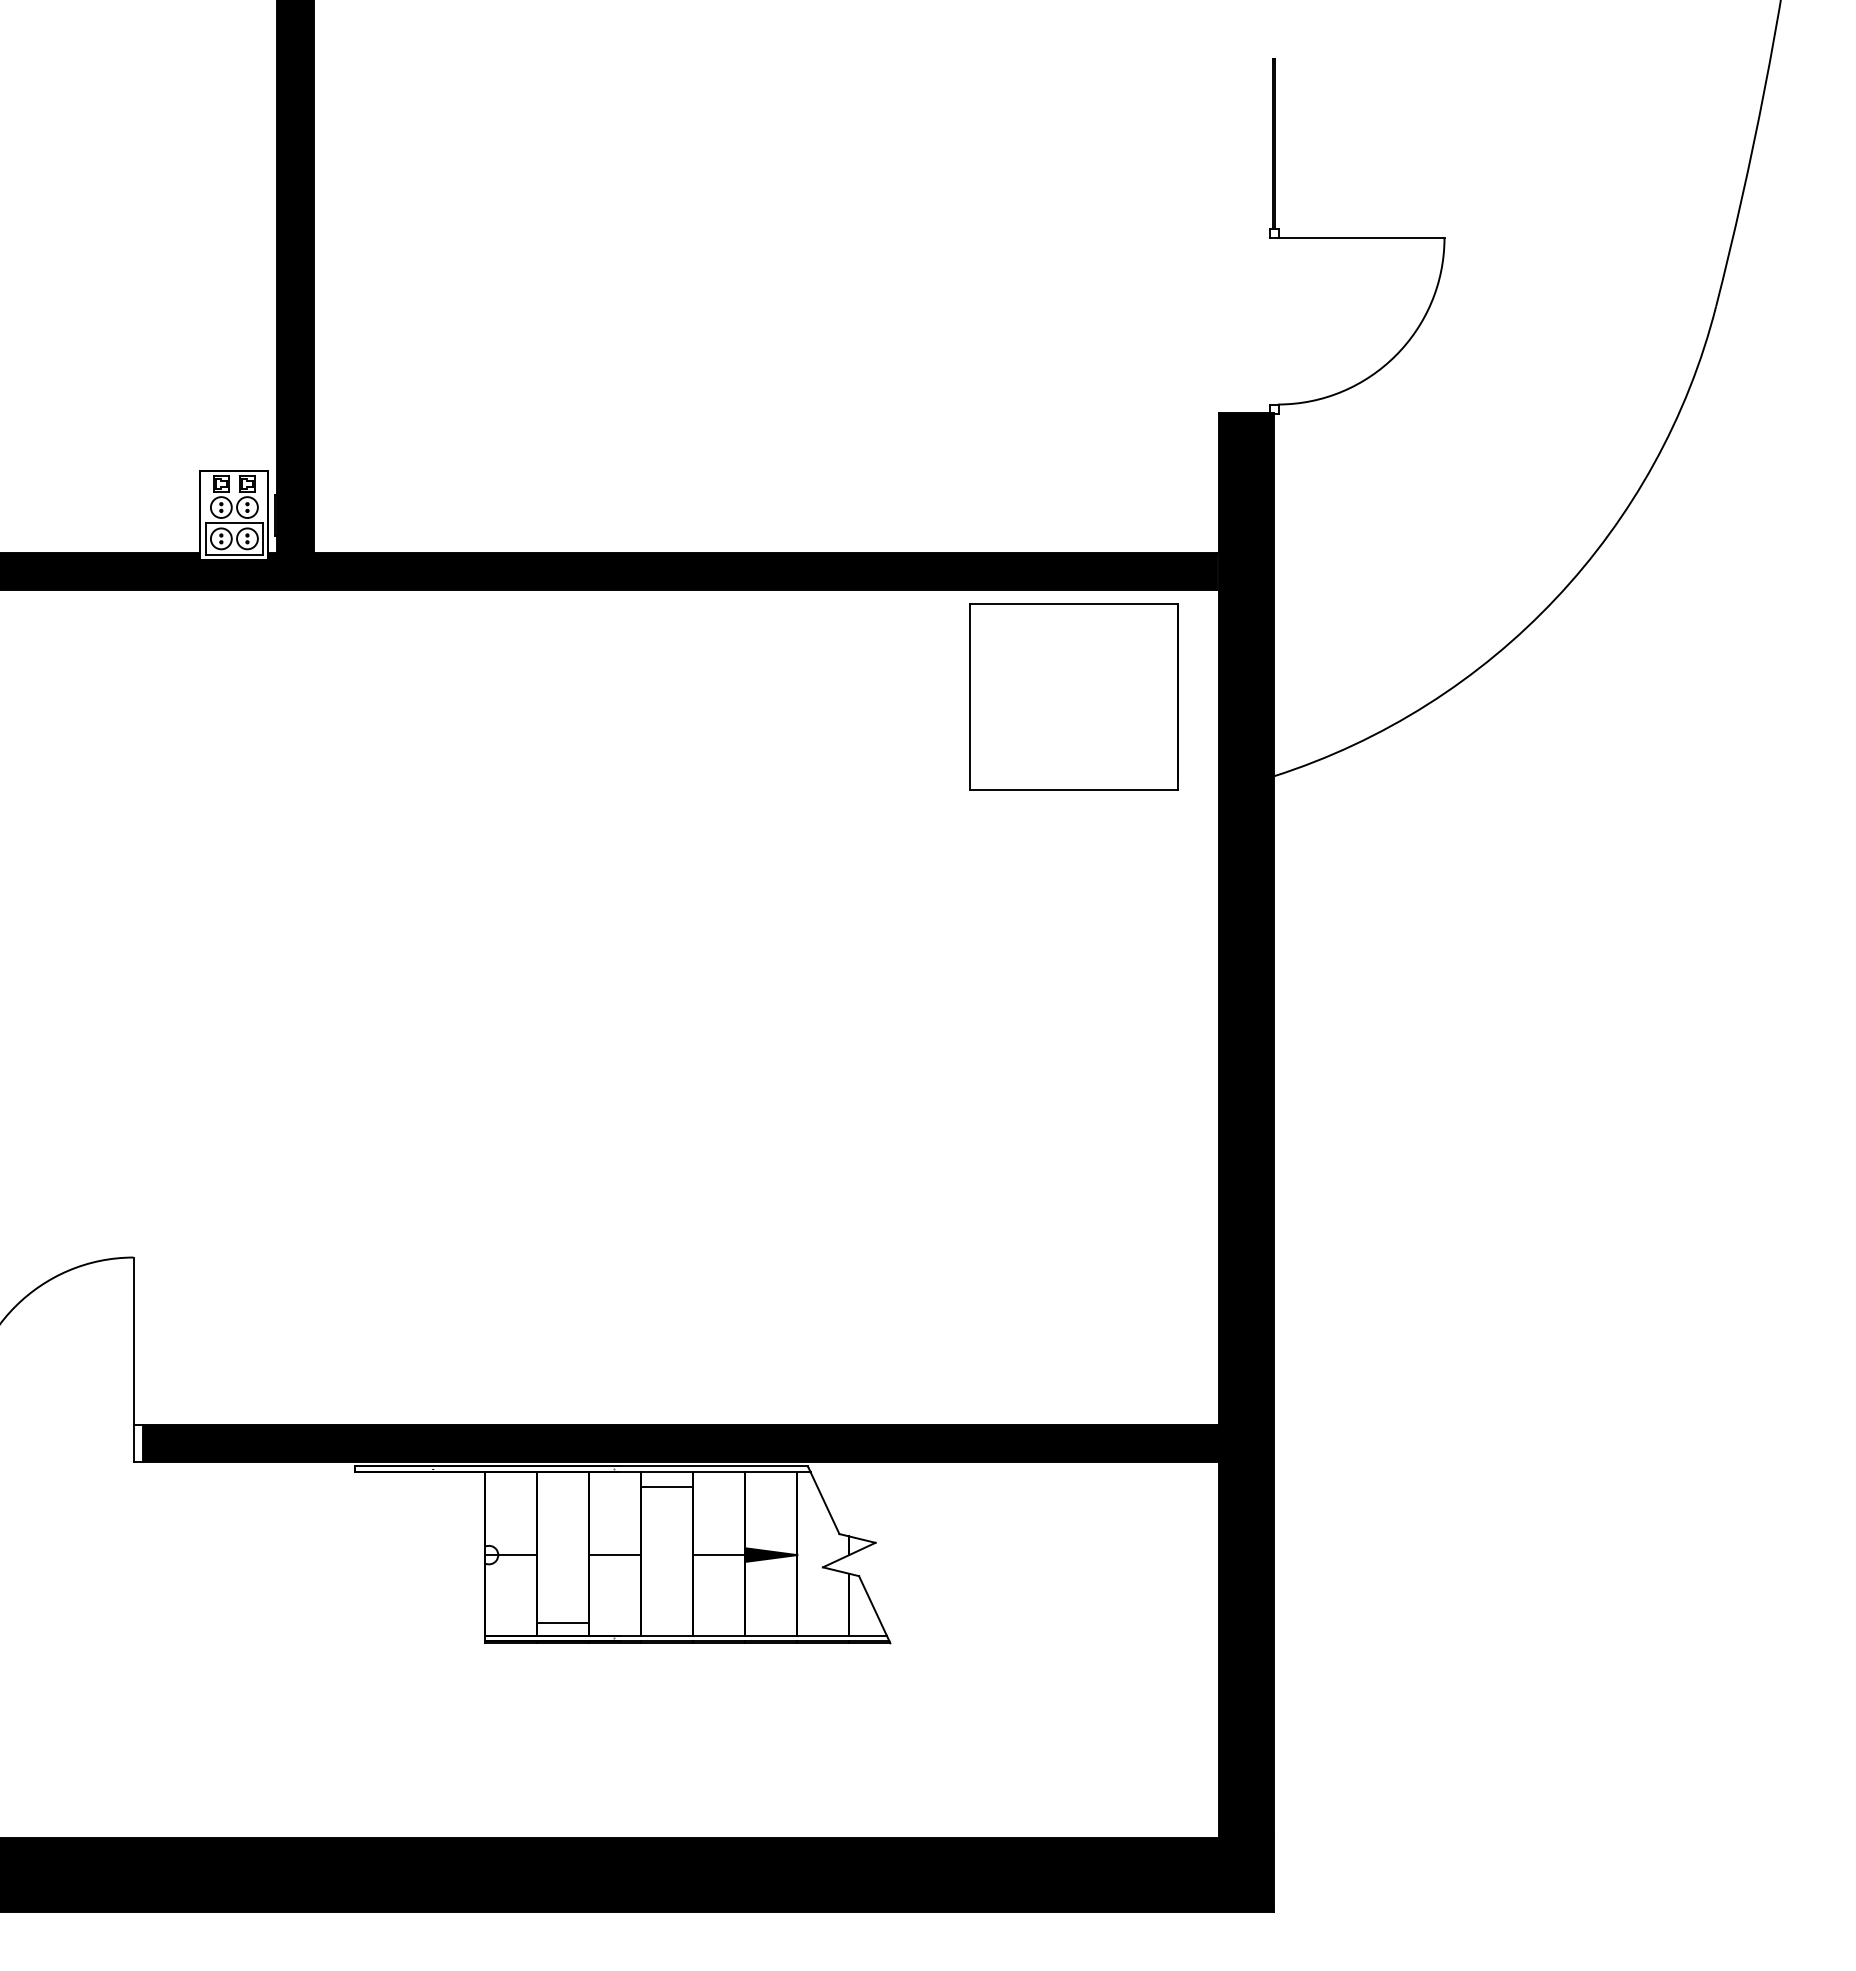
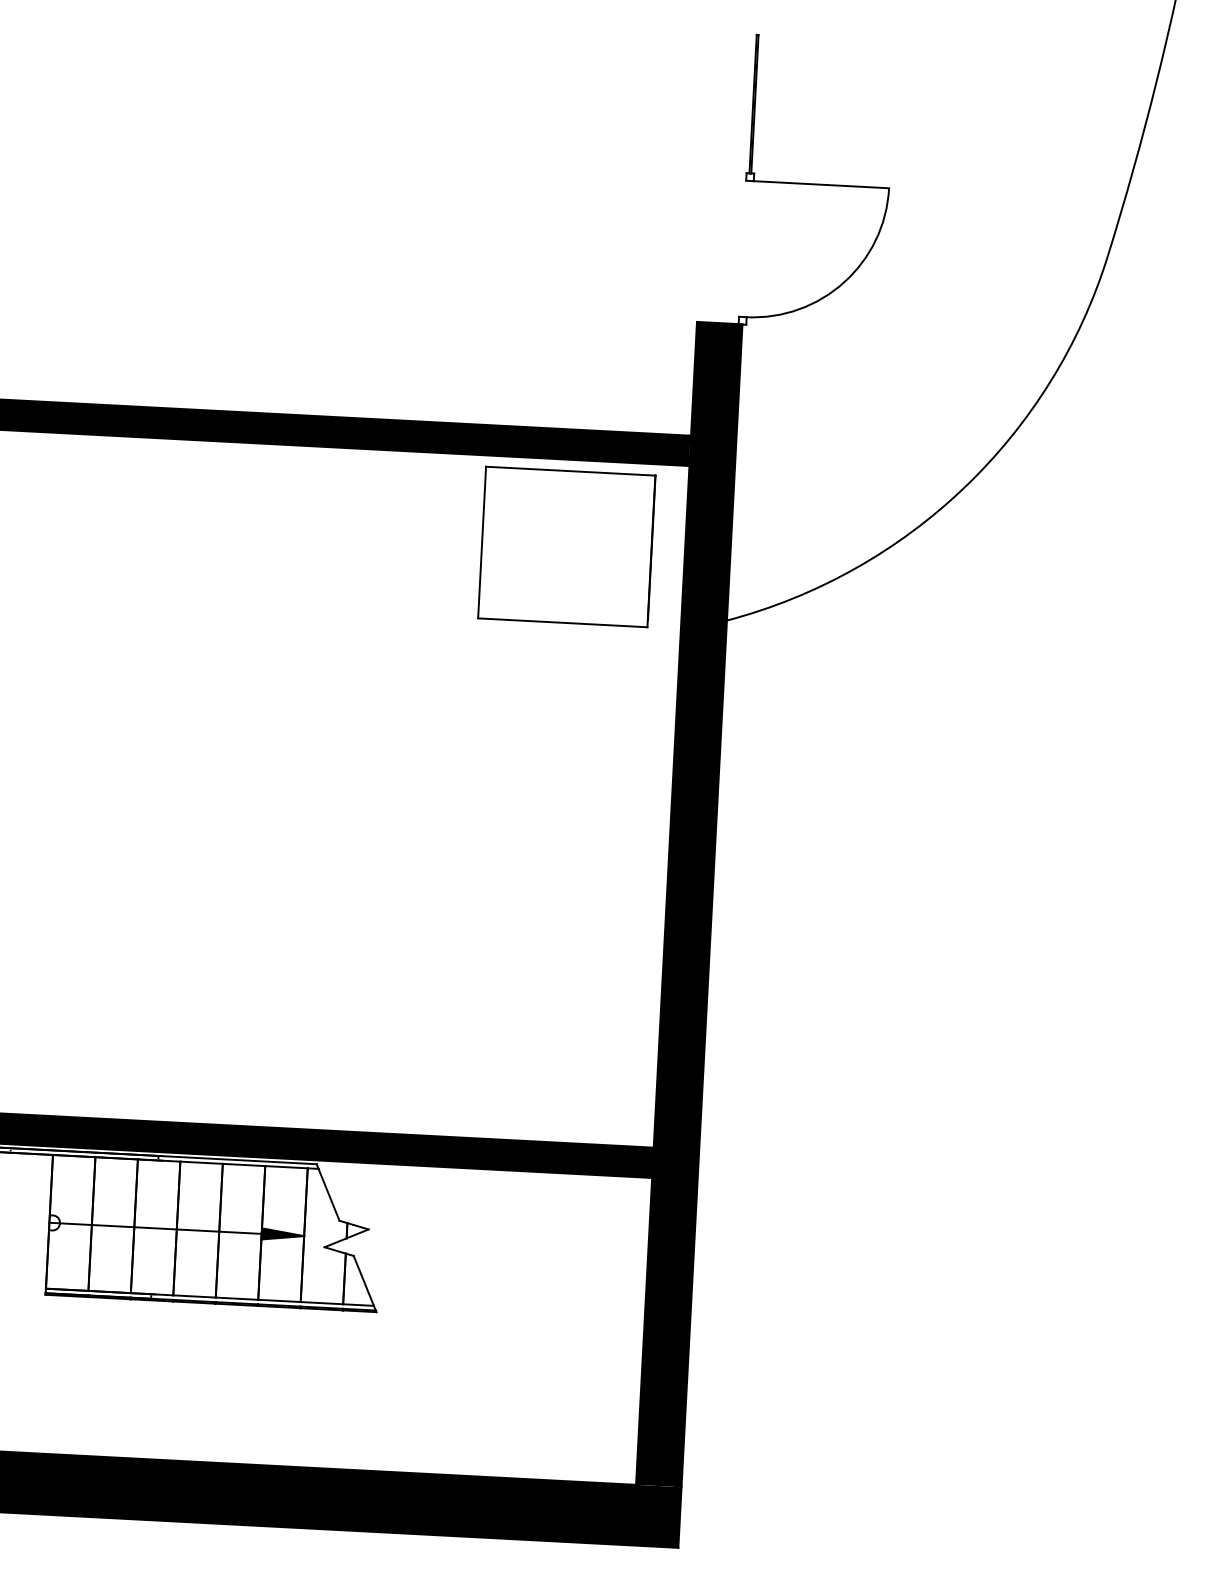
line: (667, 1487) -> (198, 1230), moved
line: (563, 1623) -> (113, 1226), moved

